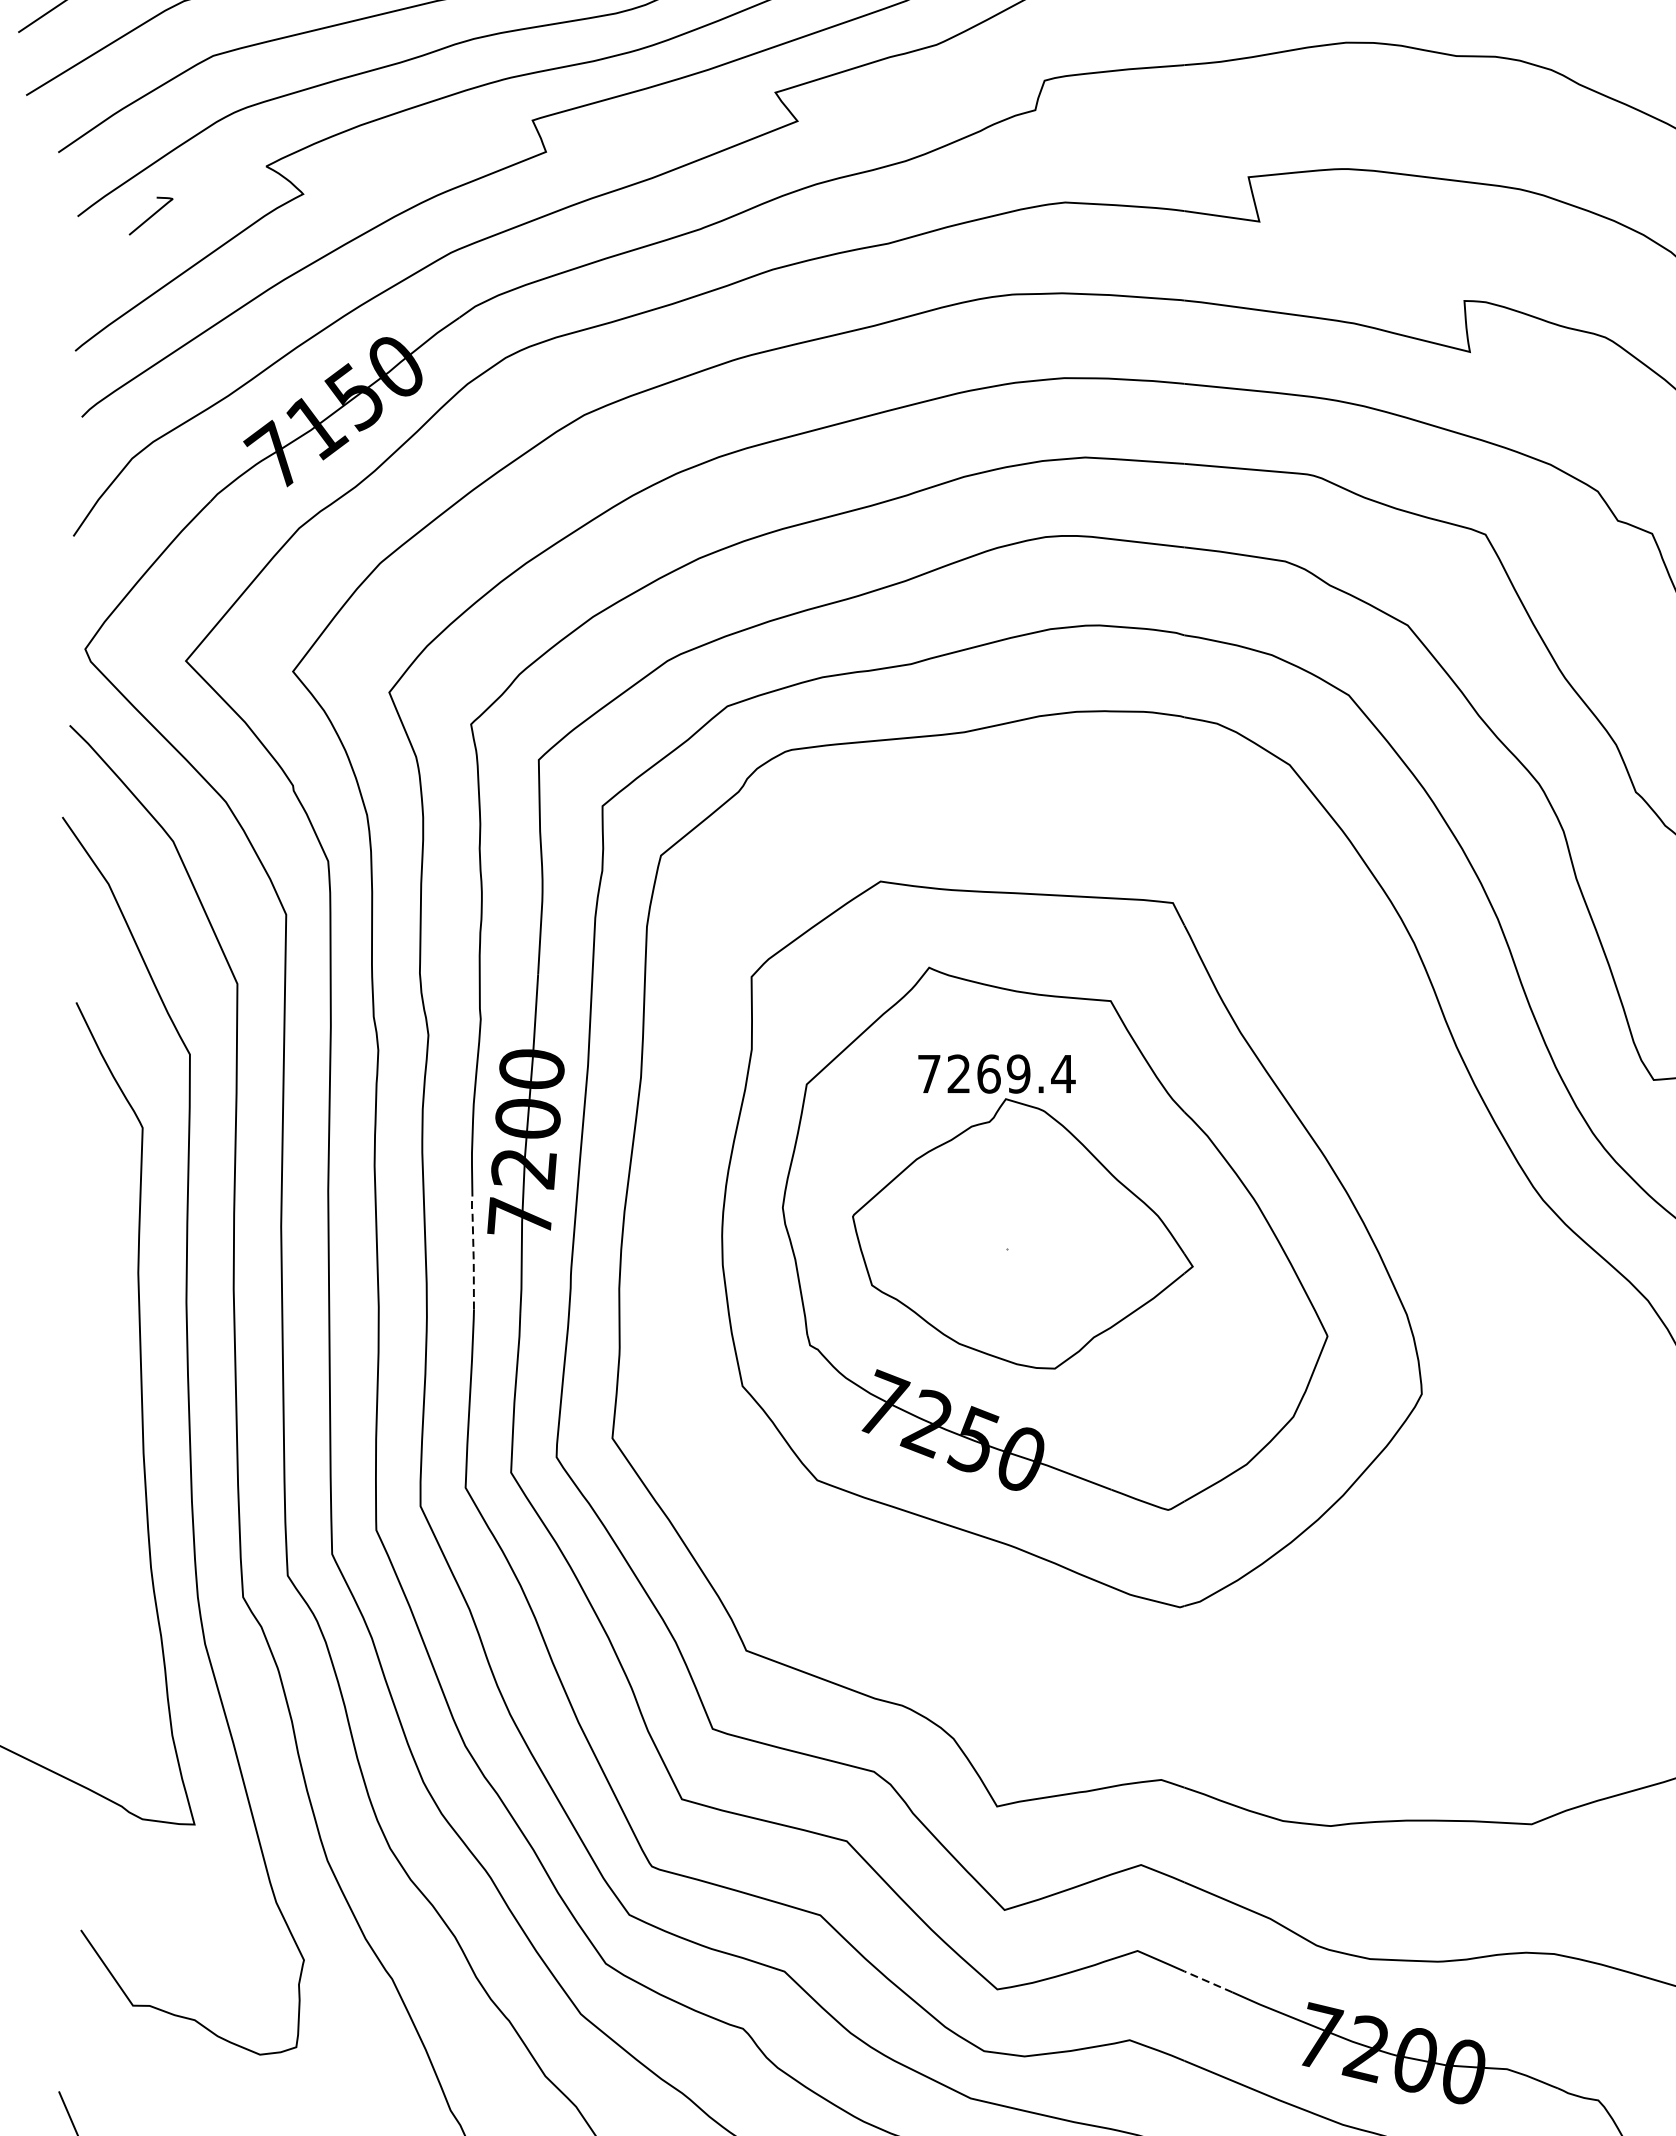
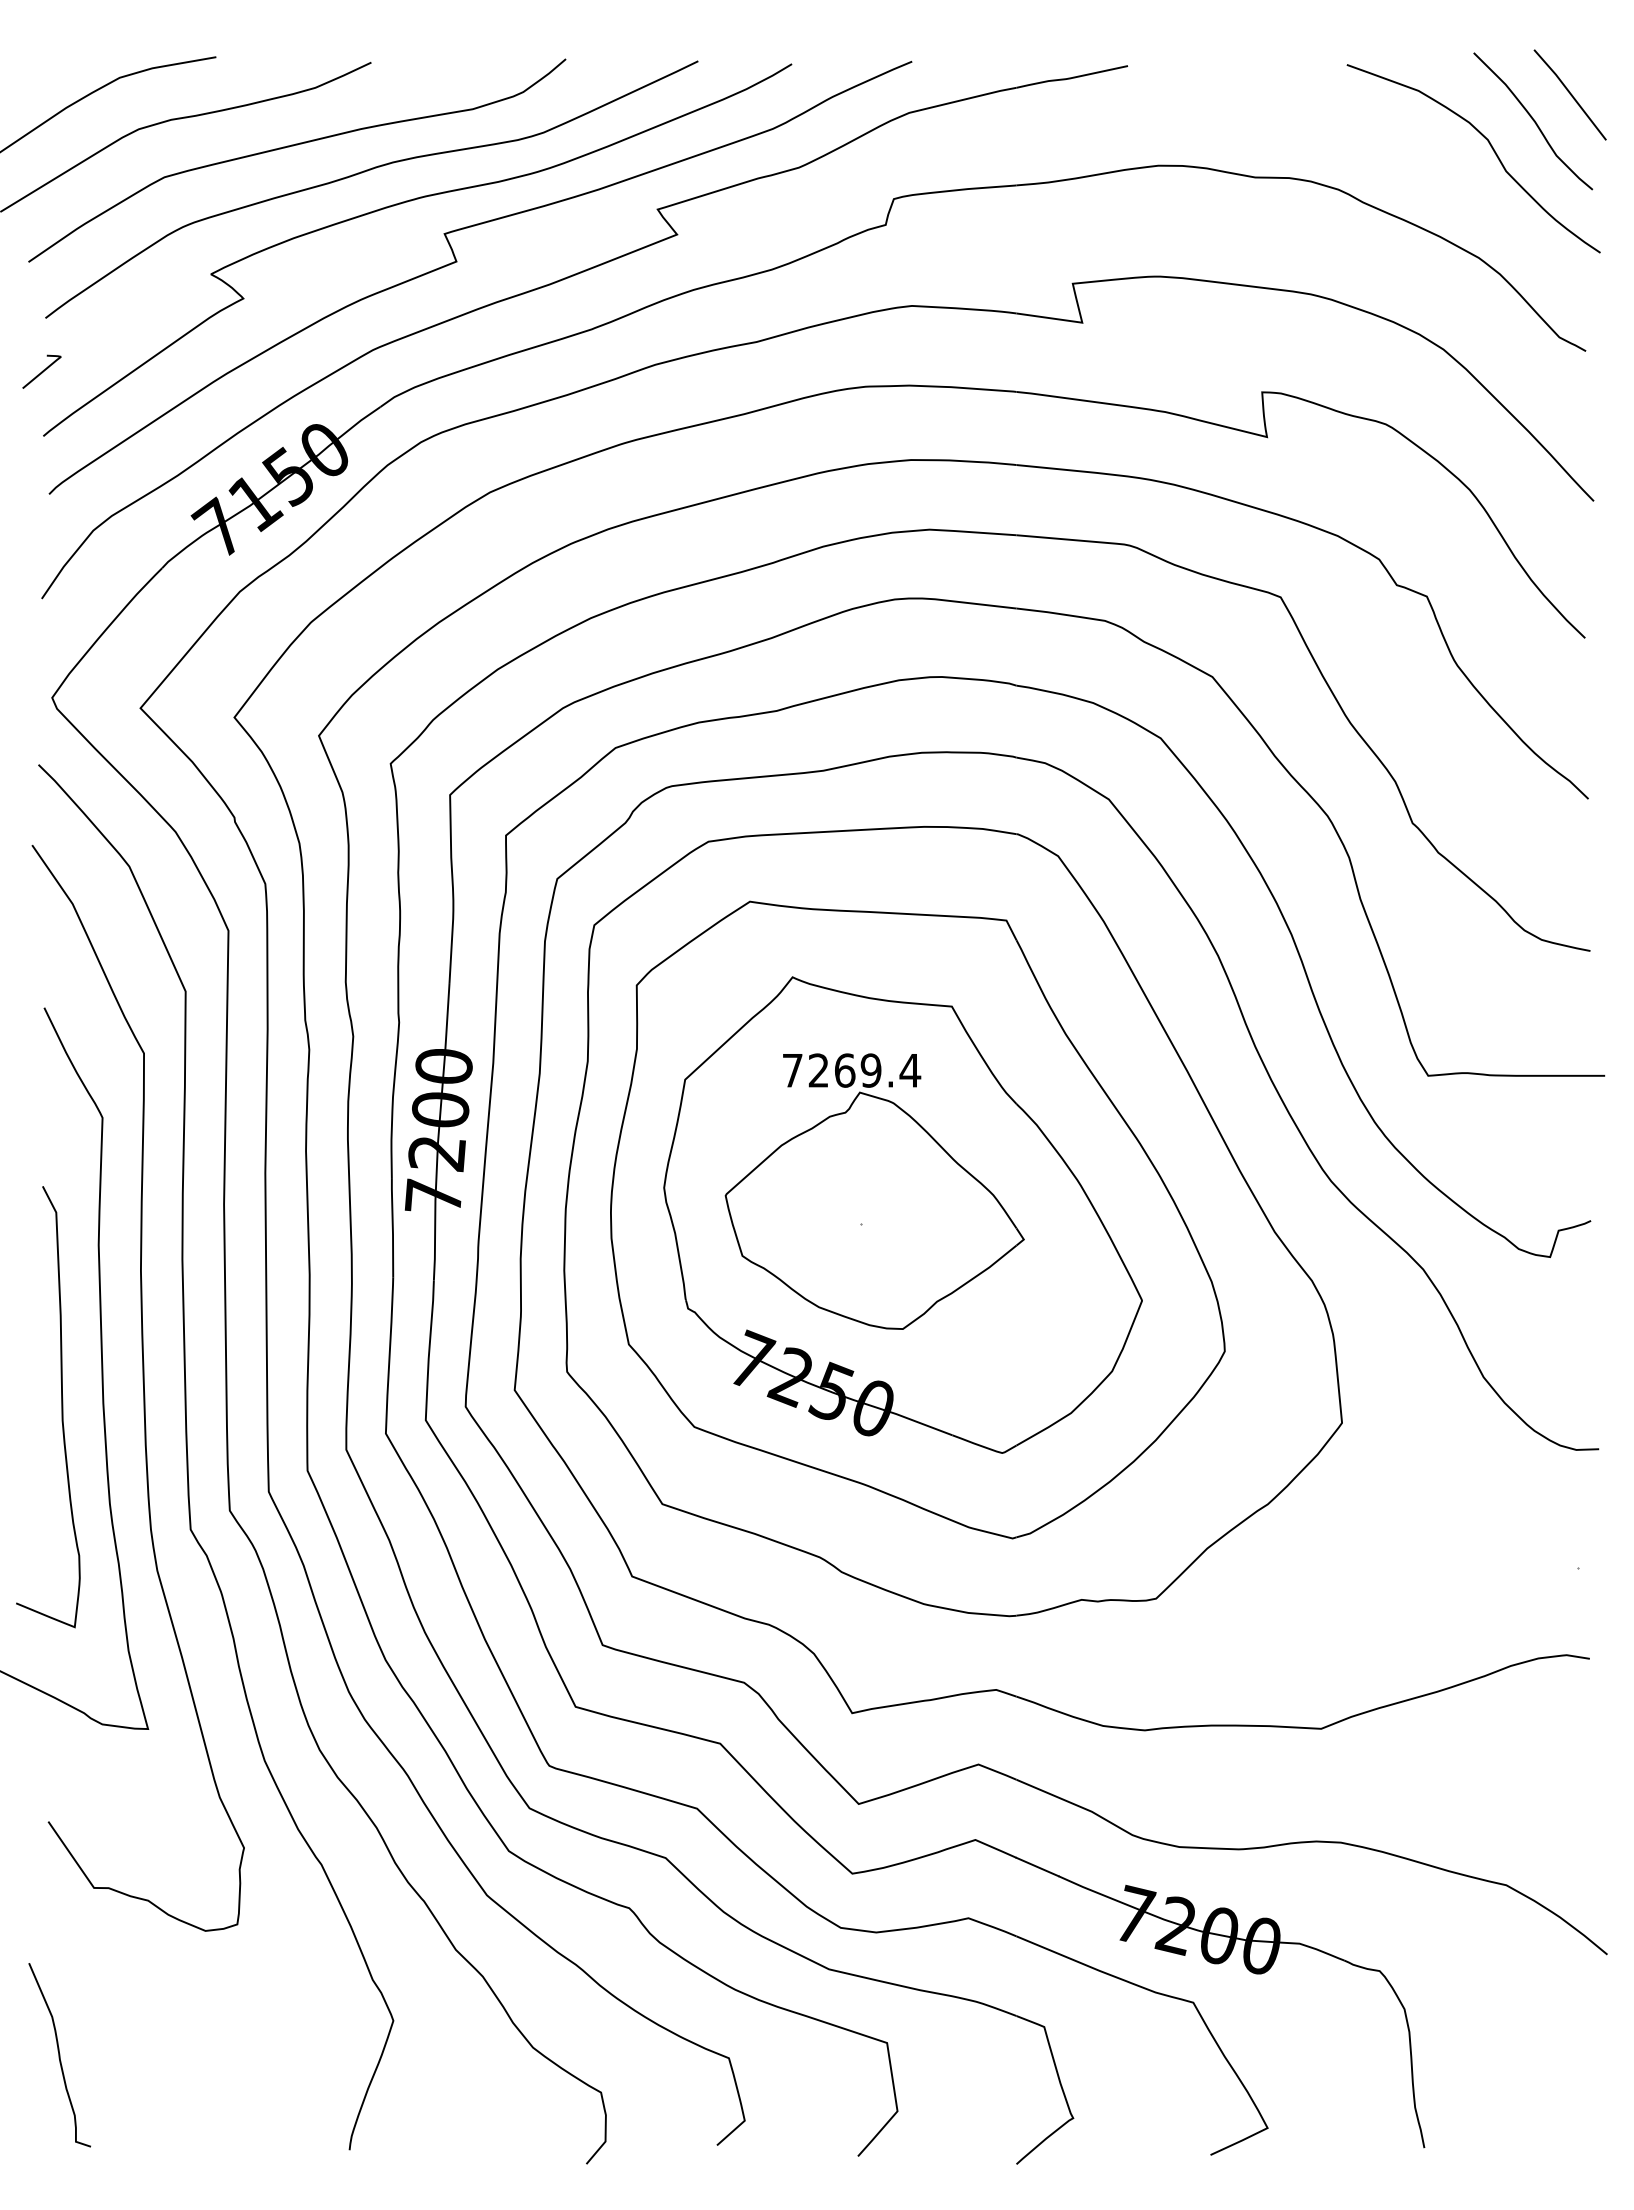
curve: (150, 215) -> (41, 371), moved
part: (1111, 1246) -> (952, 1221), added
line: (473, 1251) -> (392, 1226), dashed -> solid
curve: (95, 1458) -> (61, 1407), added
line: (1208, 1982) -> (1037, 1867), dashed -> solid

